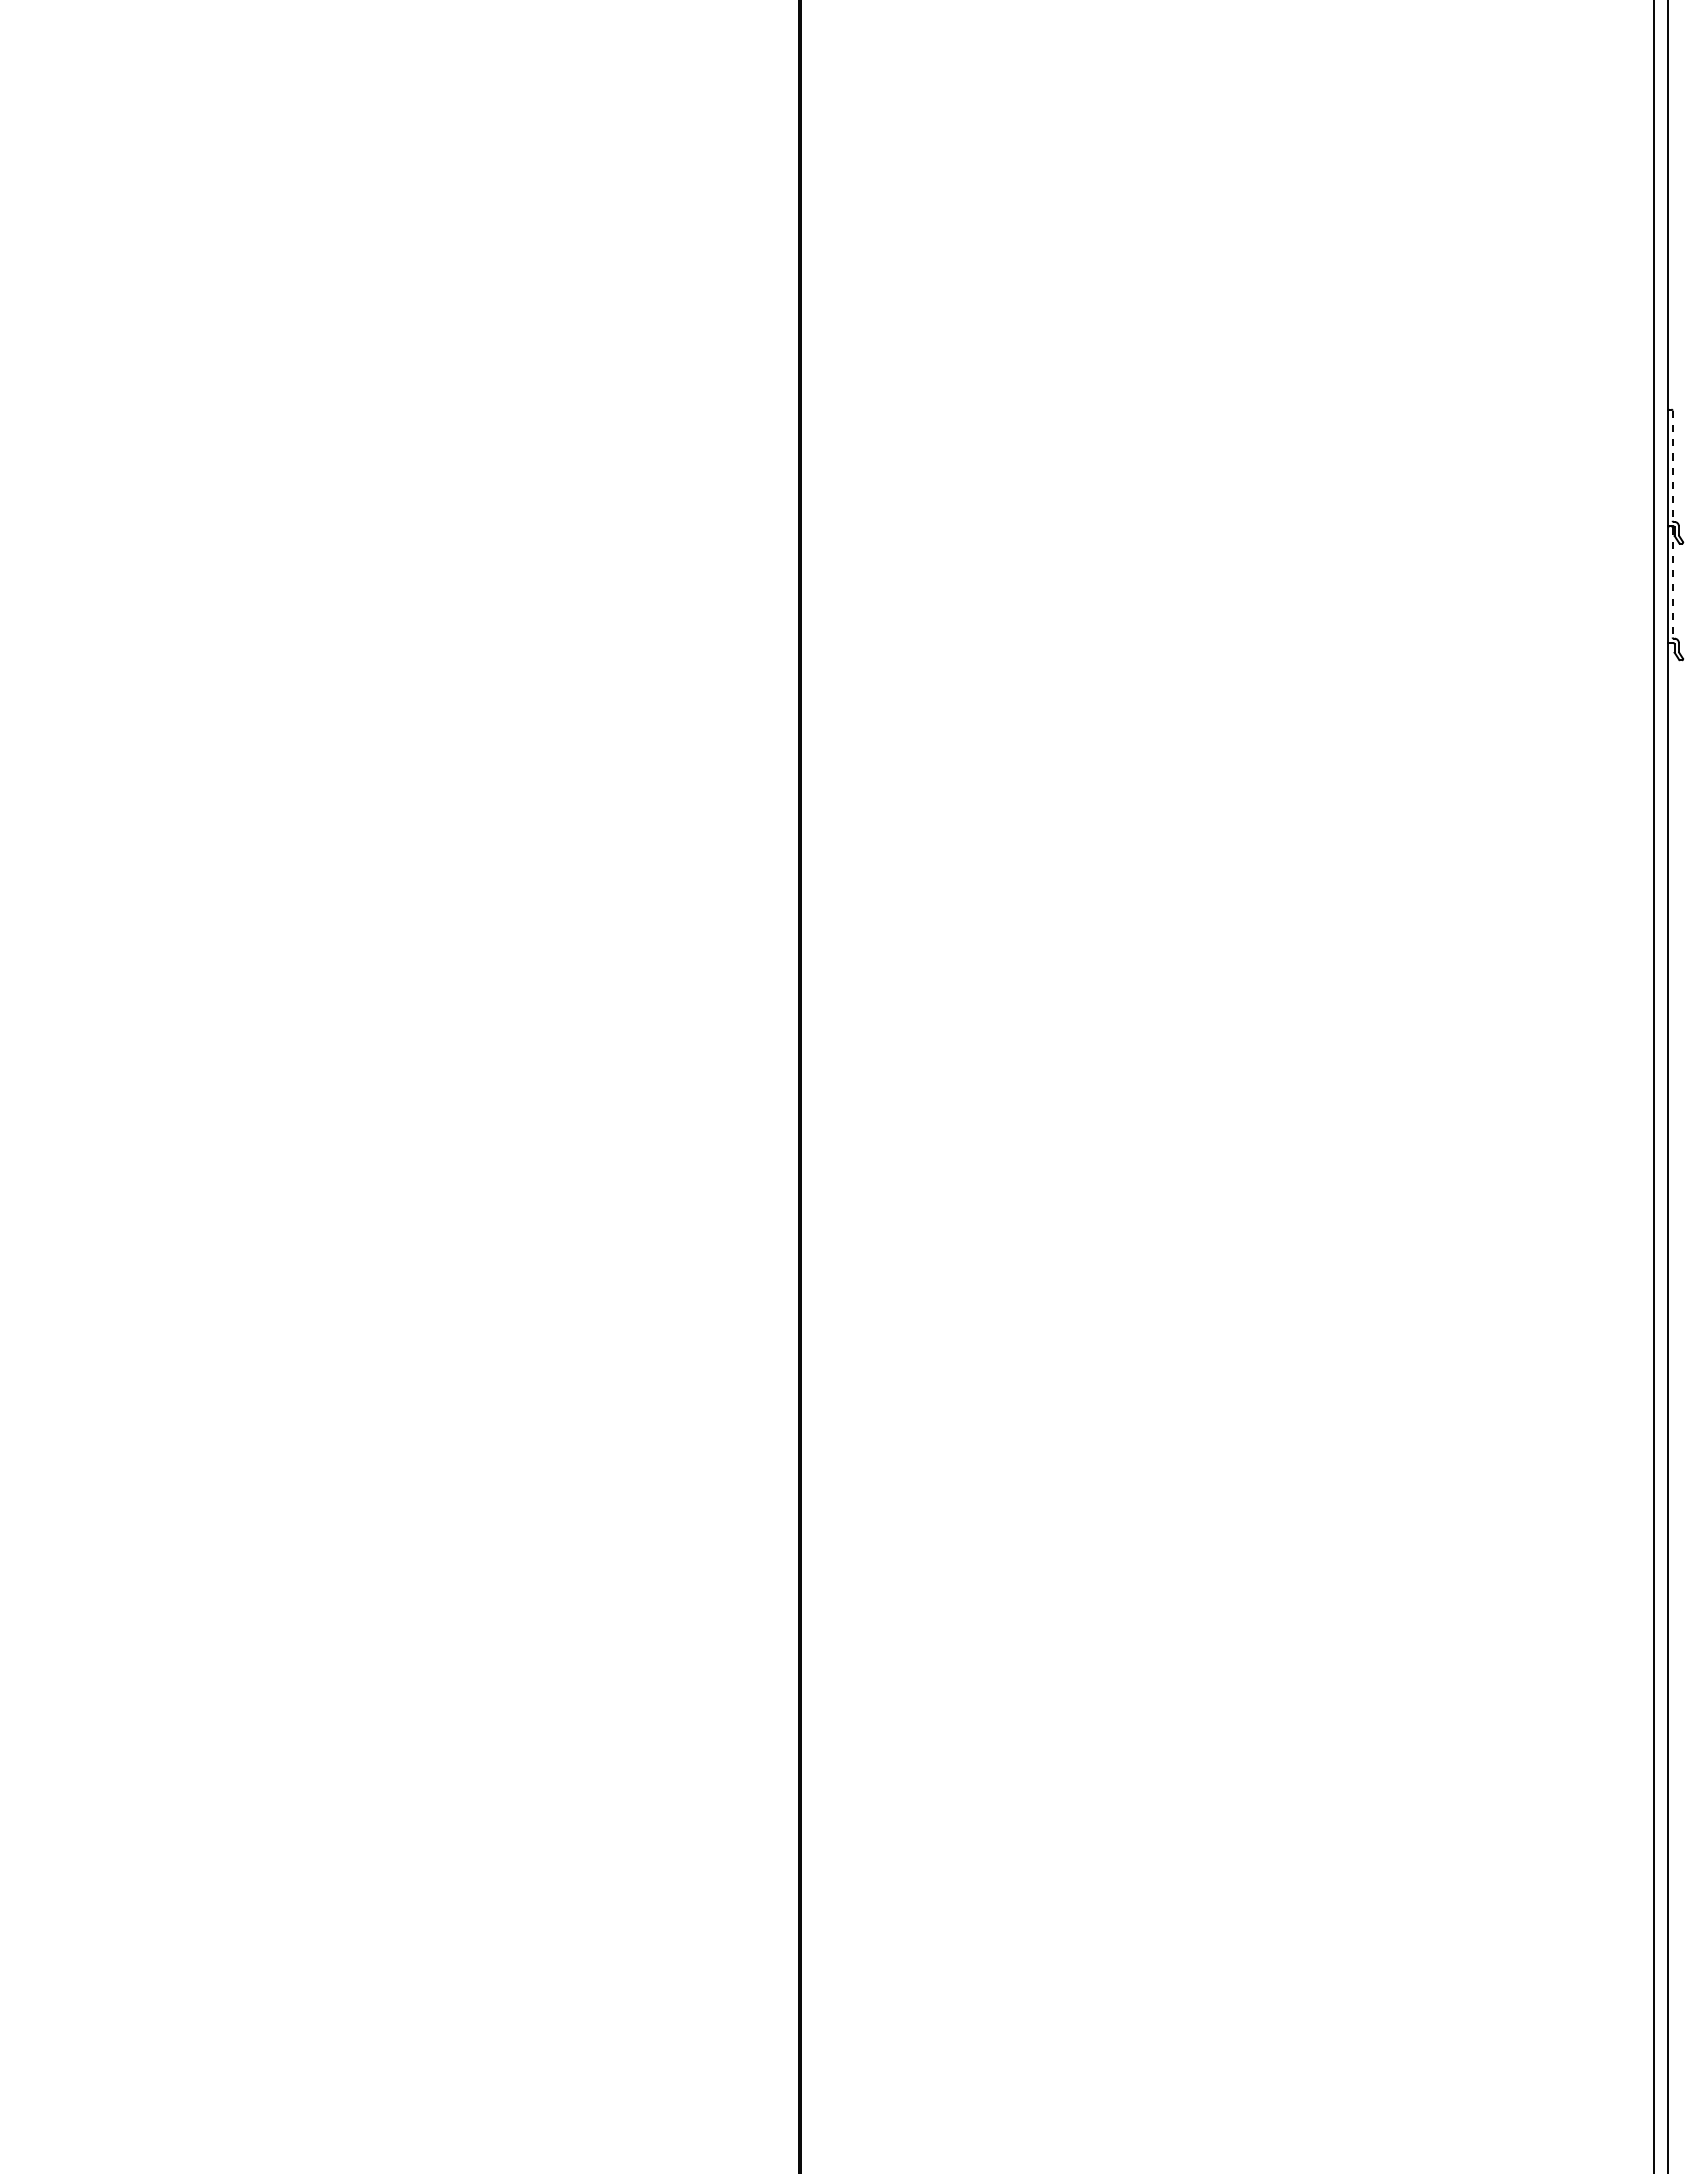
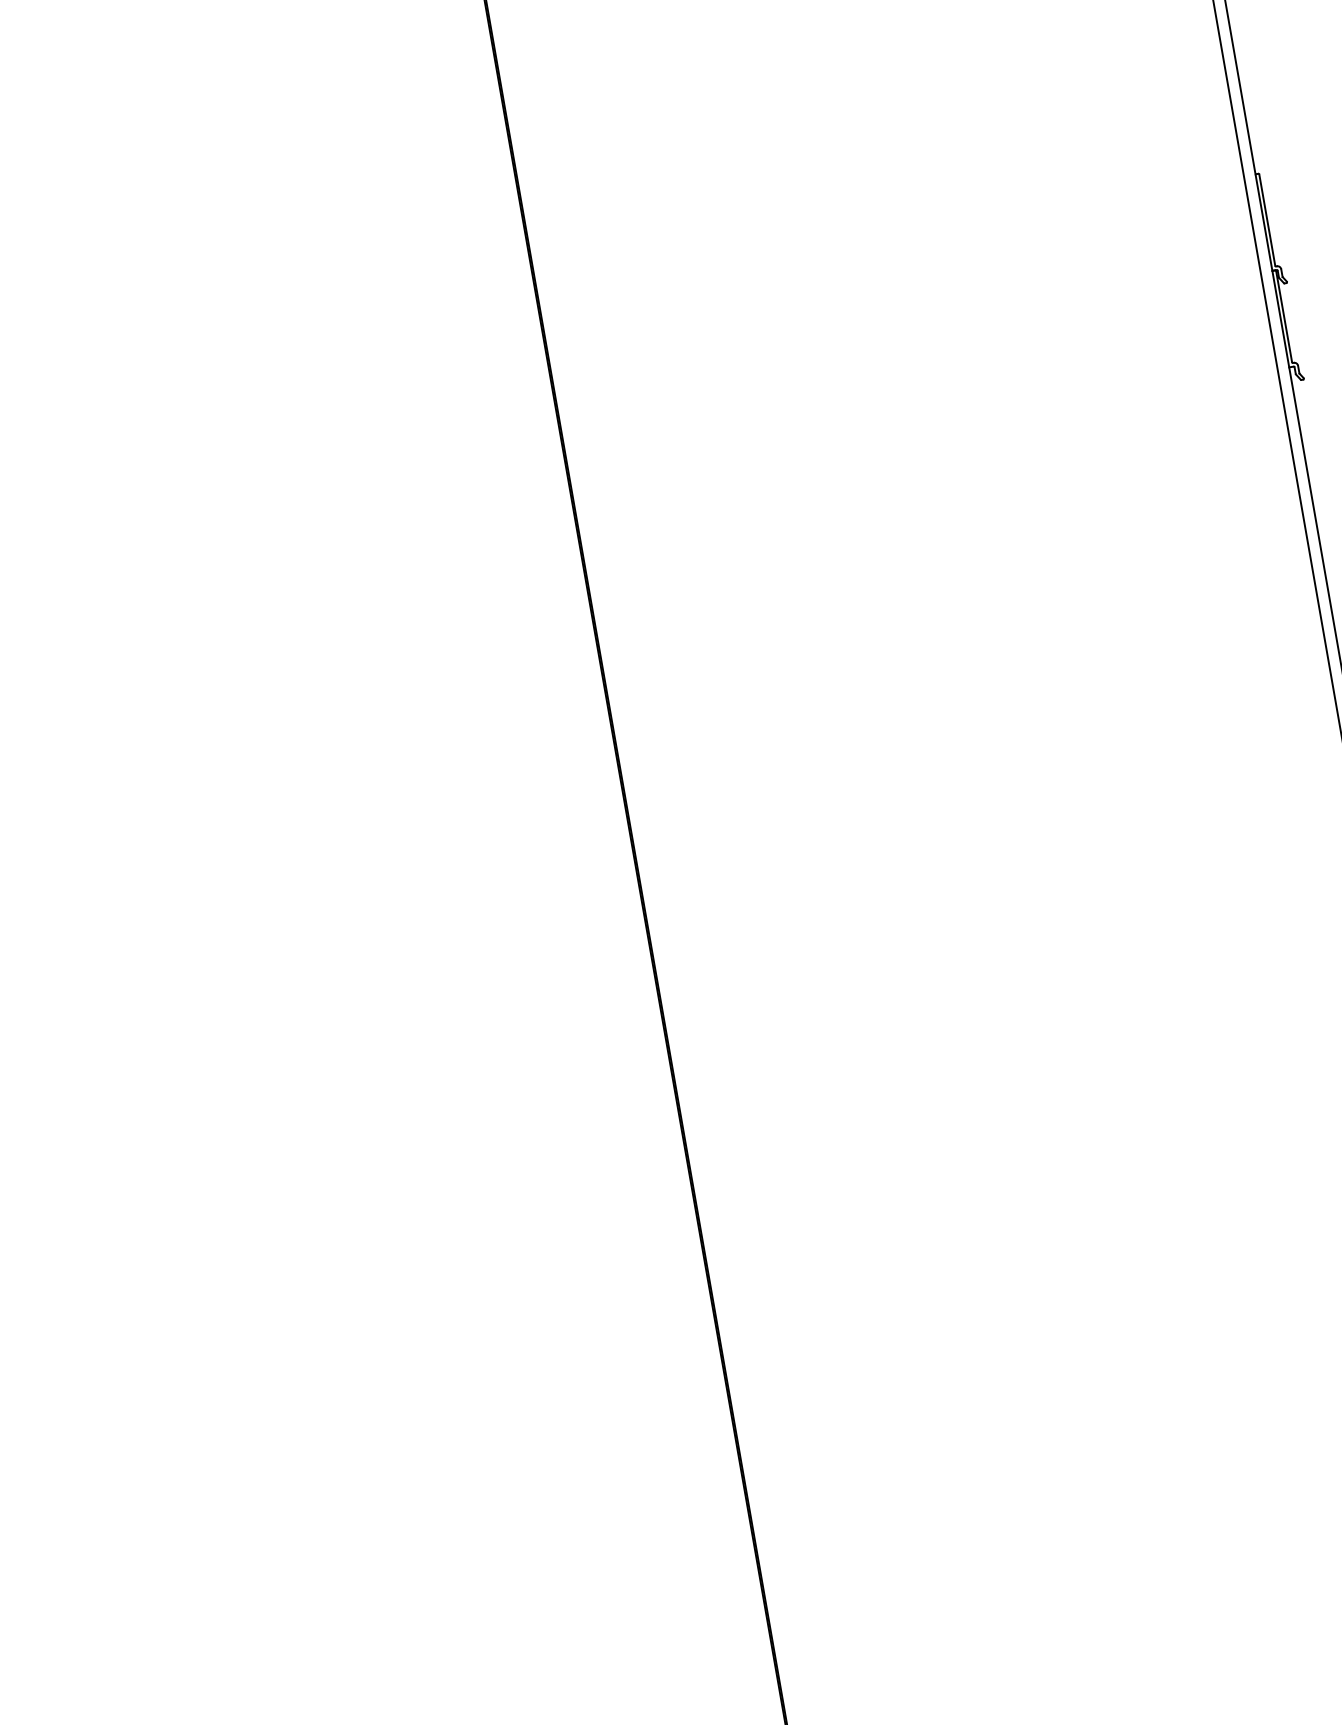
line: (1672, 466) -> (1267, 220), dashed -> solid
line: (1672, 583) -> (1284, 317), dashed -> solid

